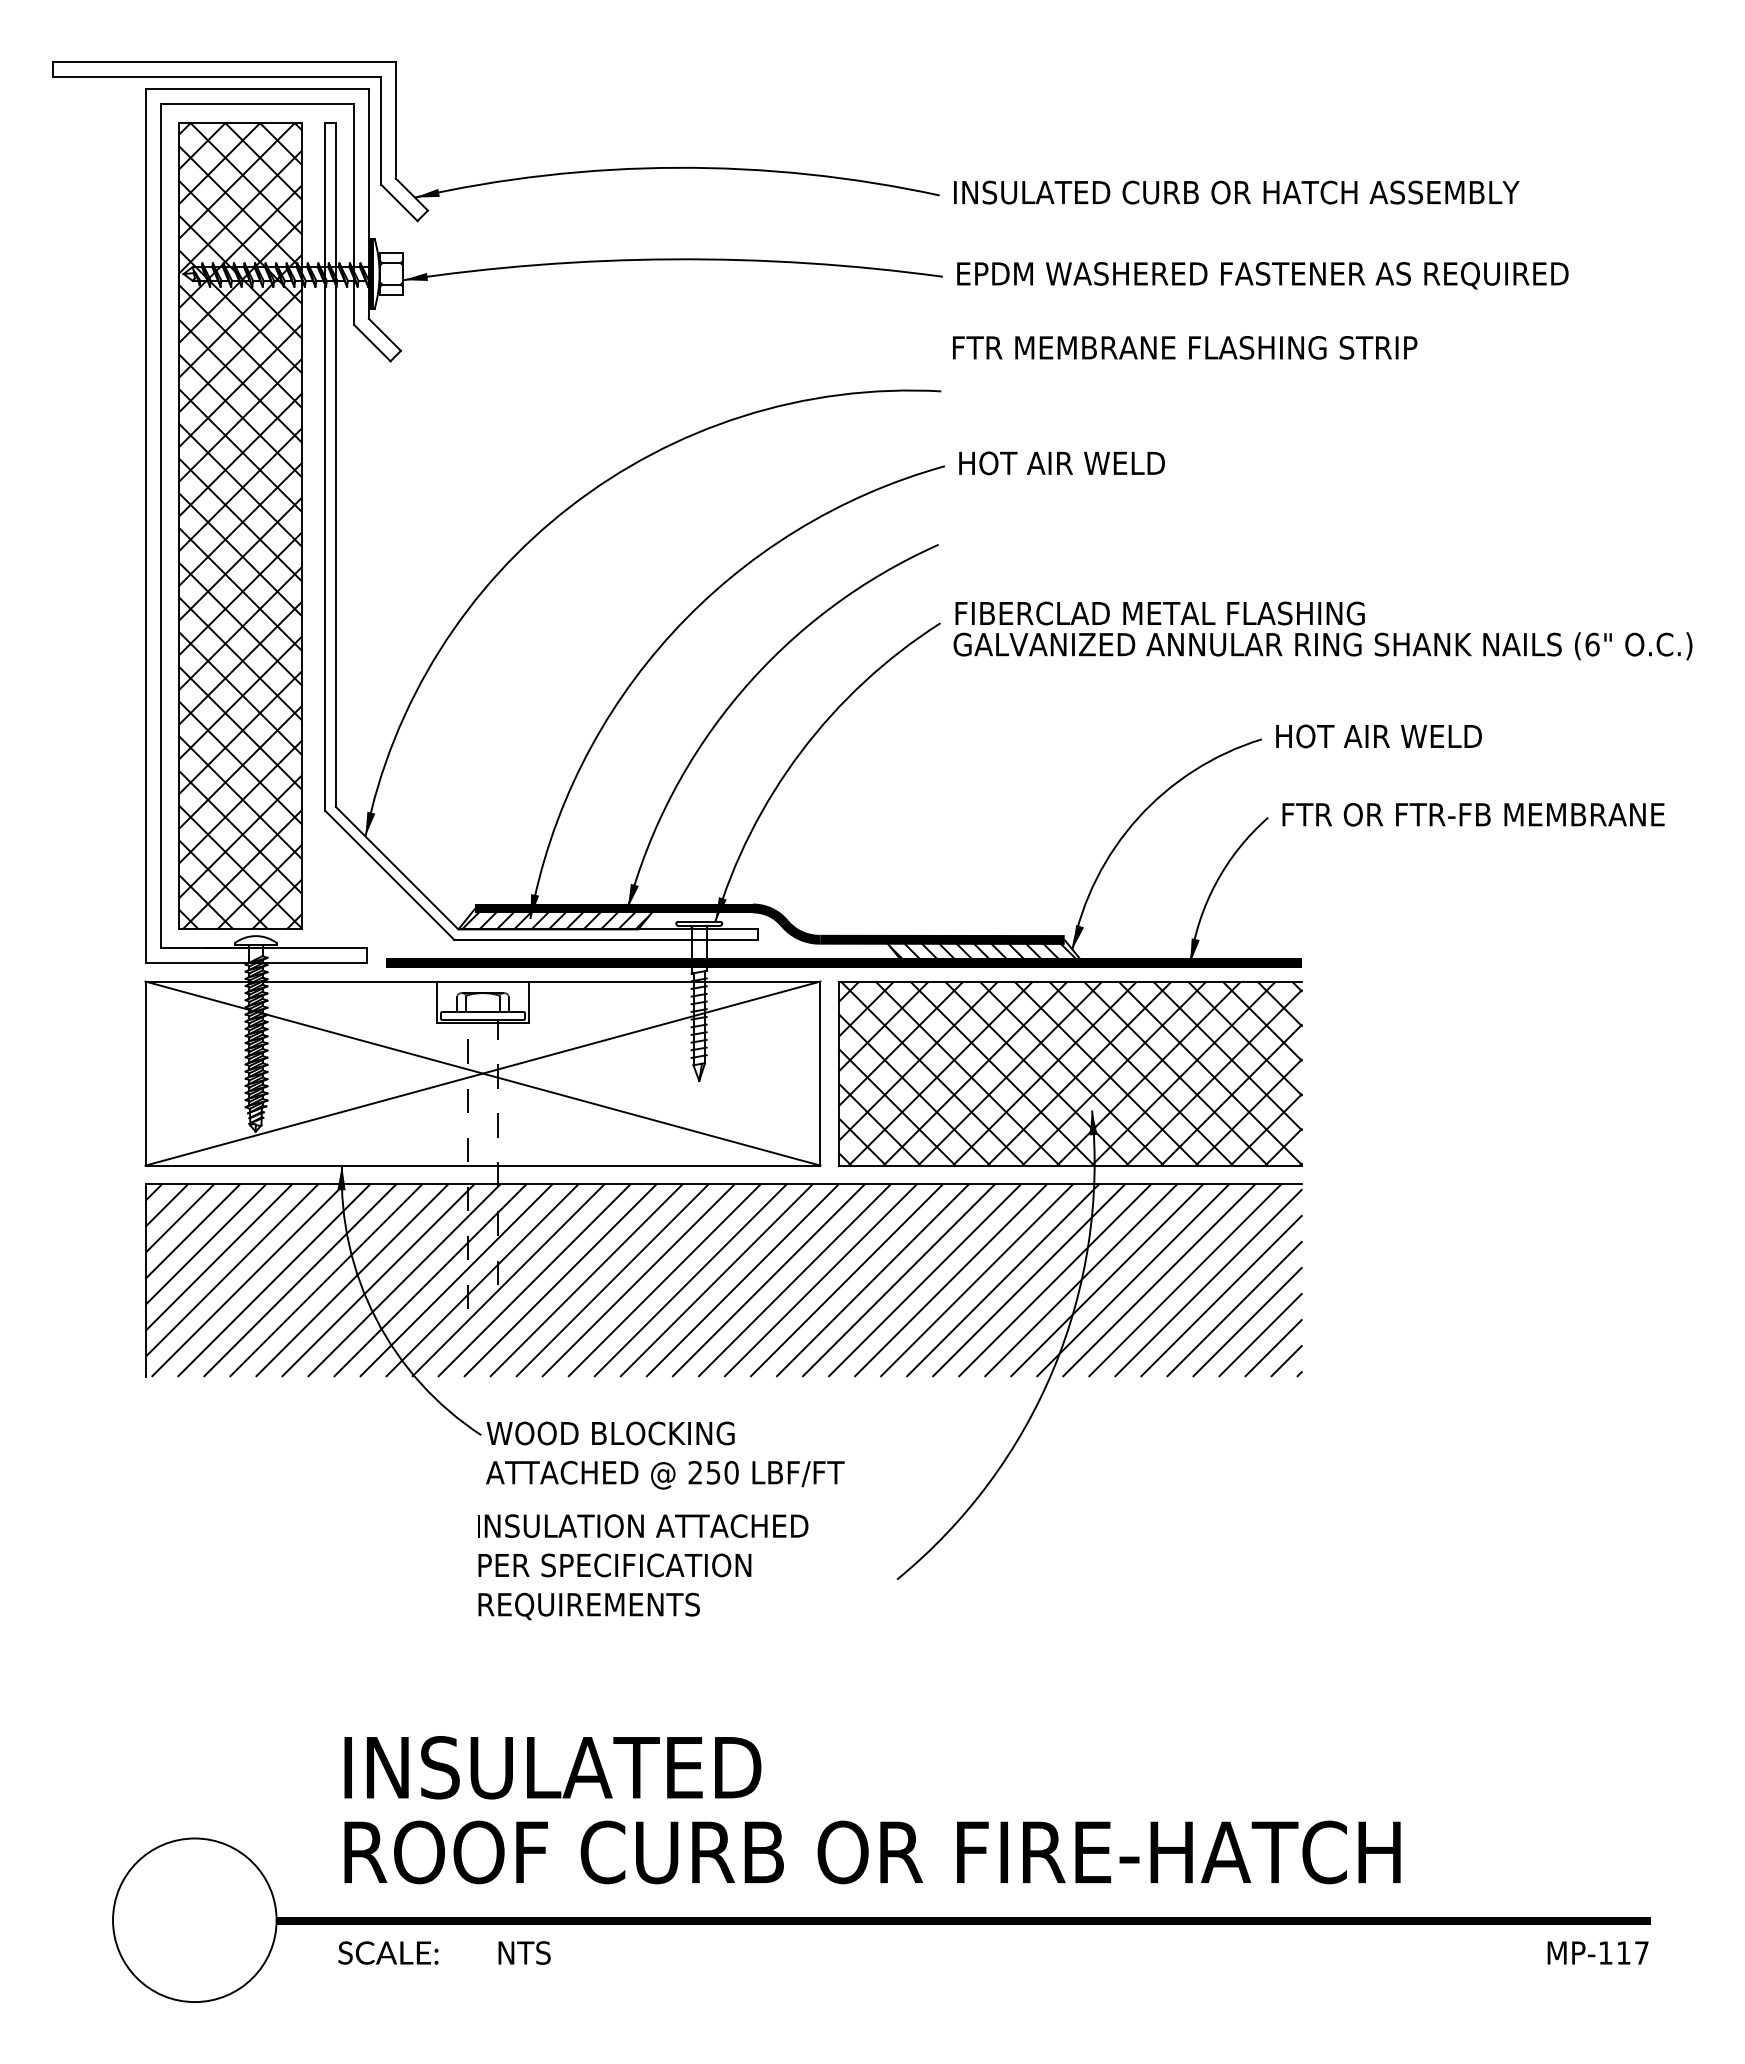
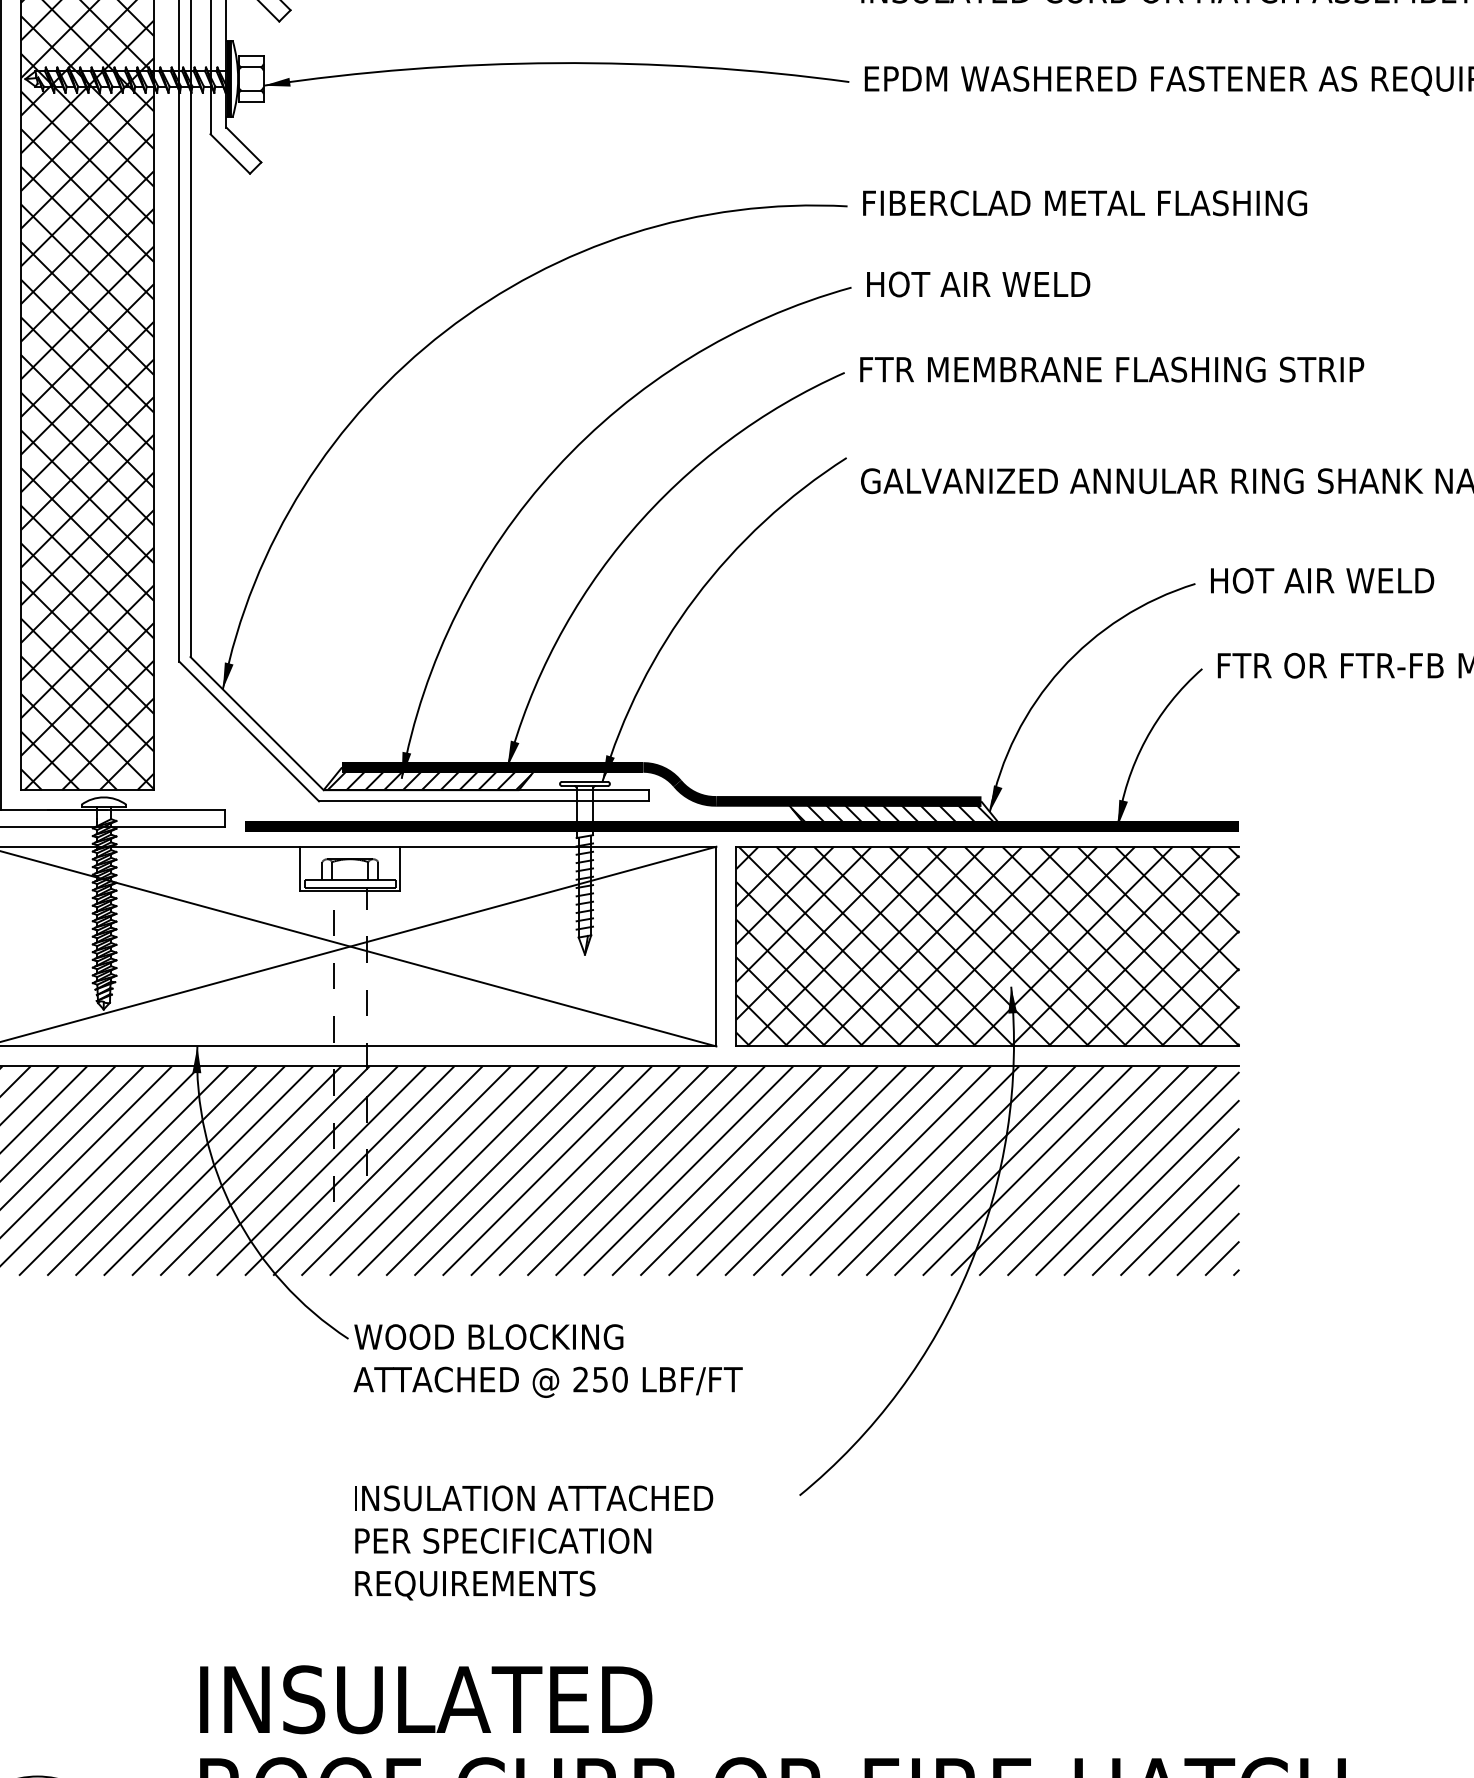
text: (1185, 347) -> (1112, 369), moved
text: (1159, 613) -> (1084, 203), moved
text: (643, 1567) -> (534, 1543), moved

